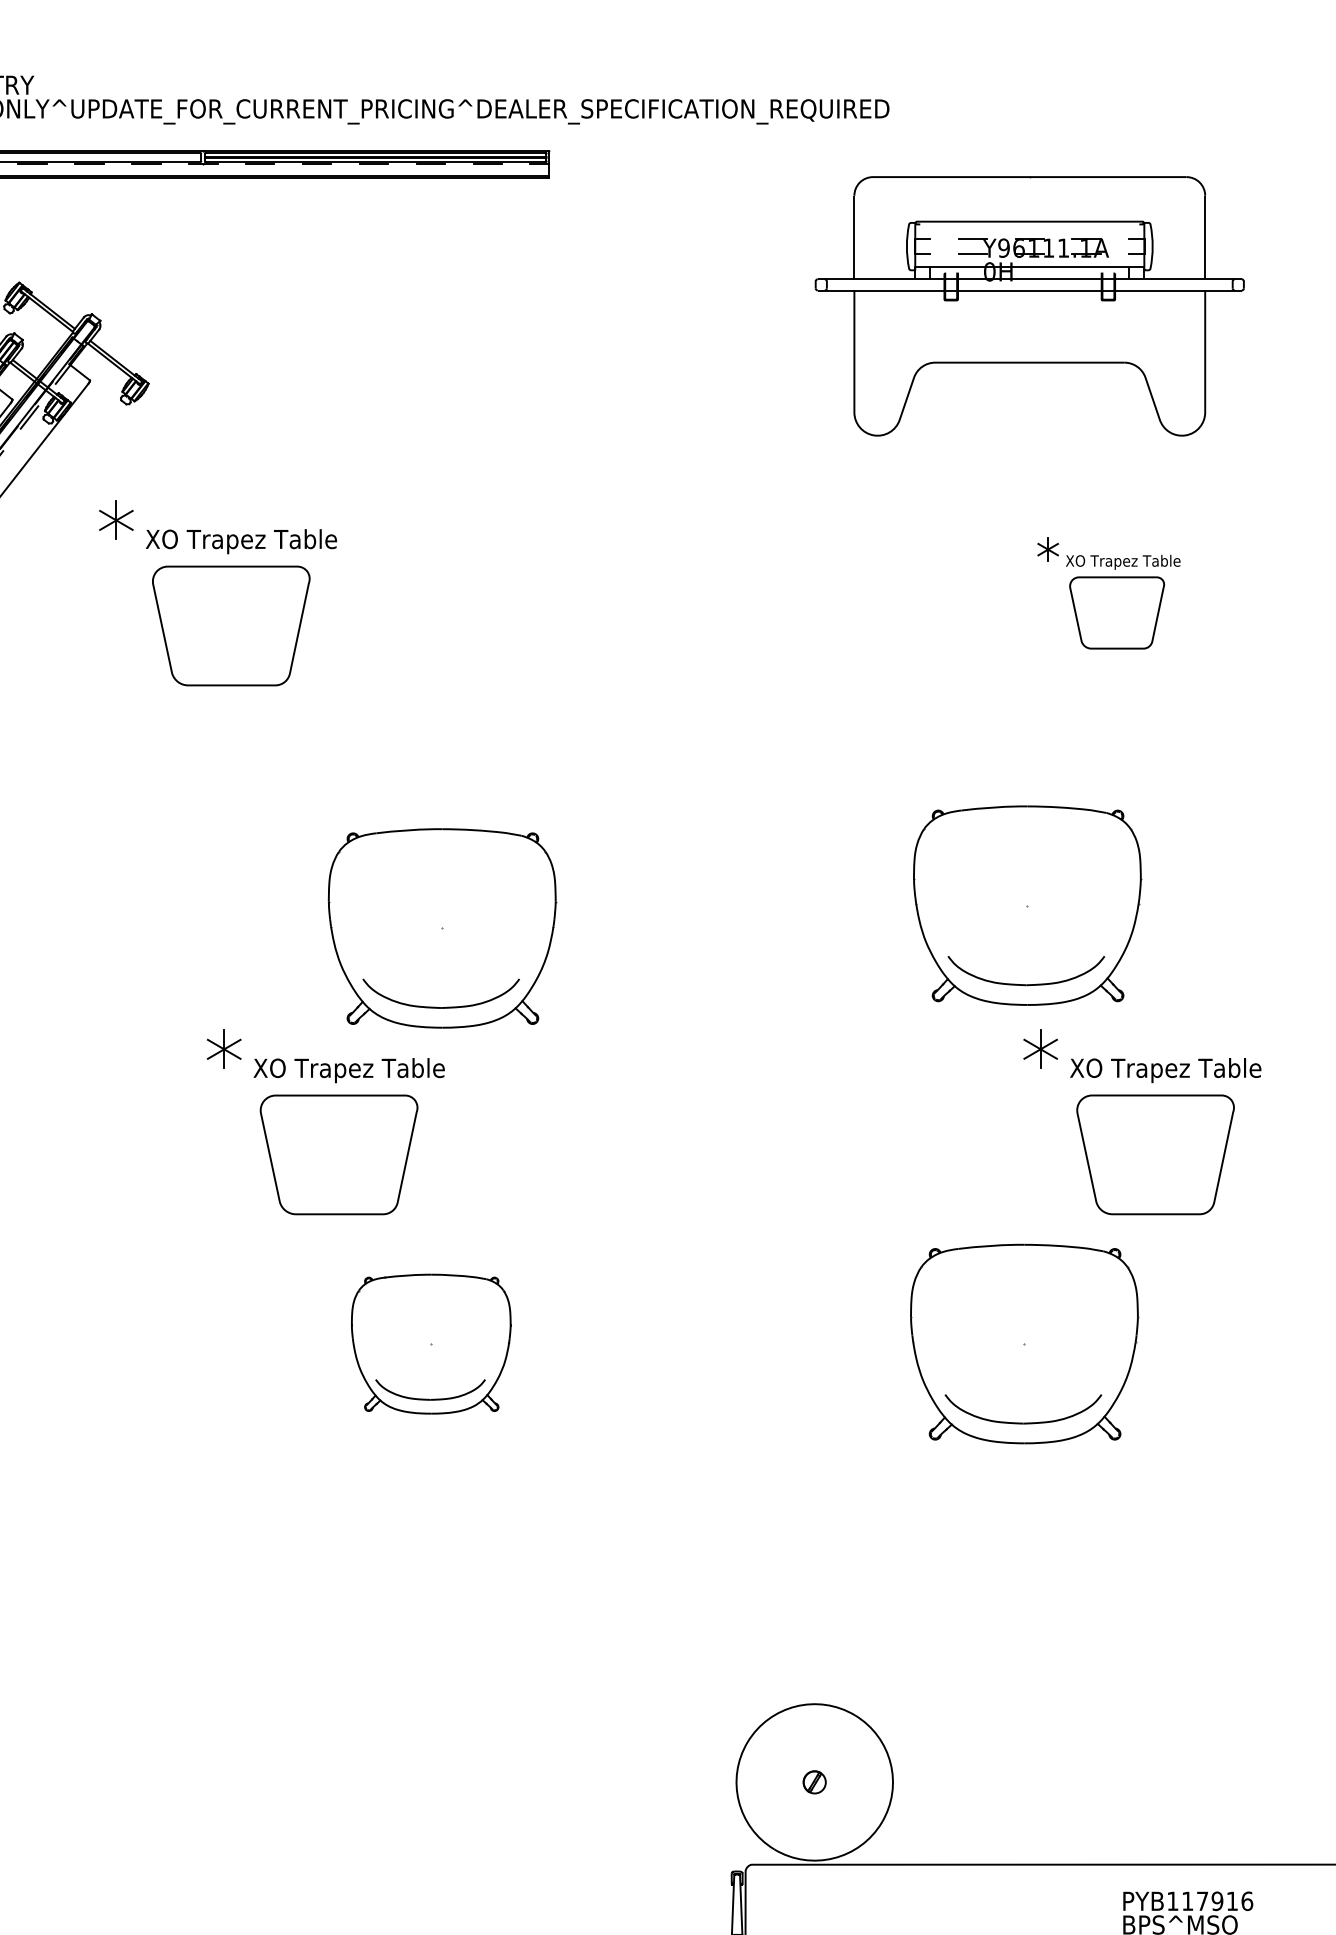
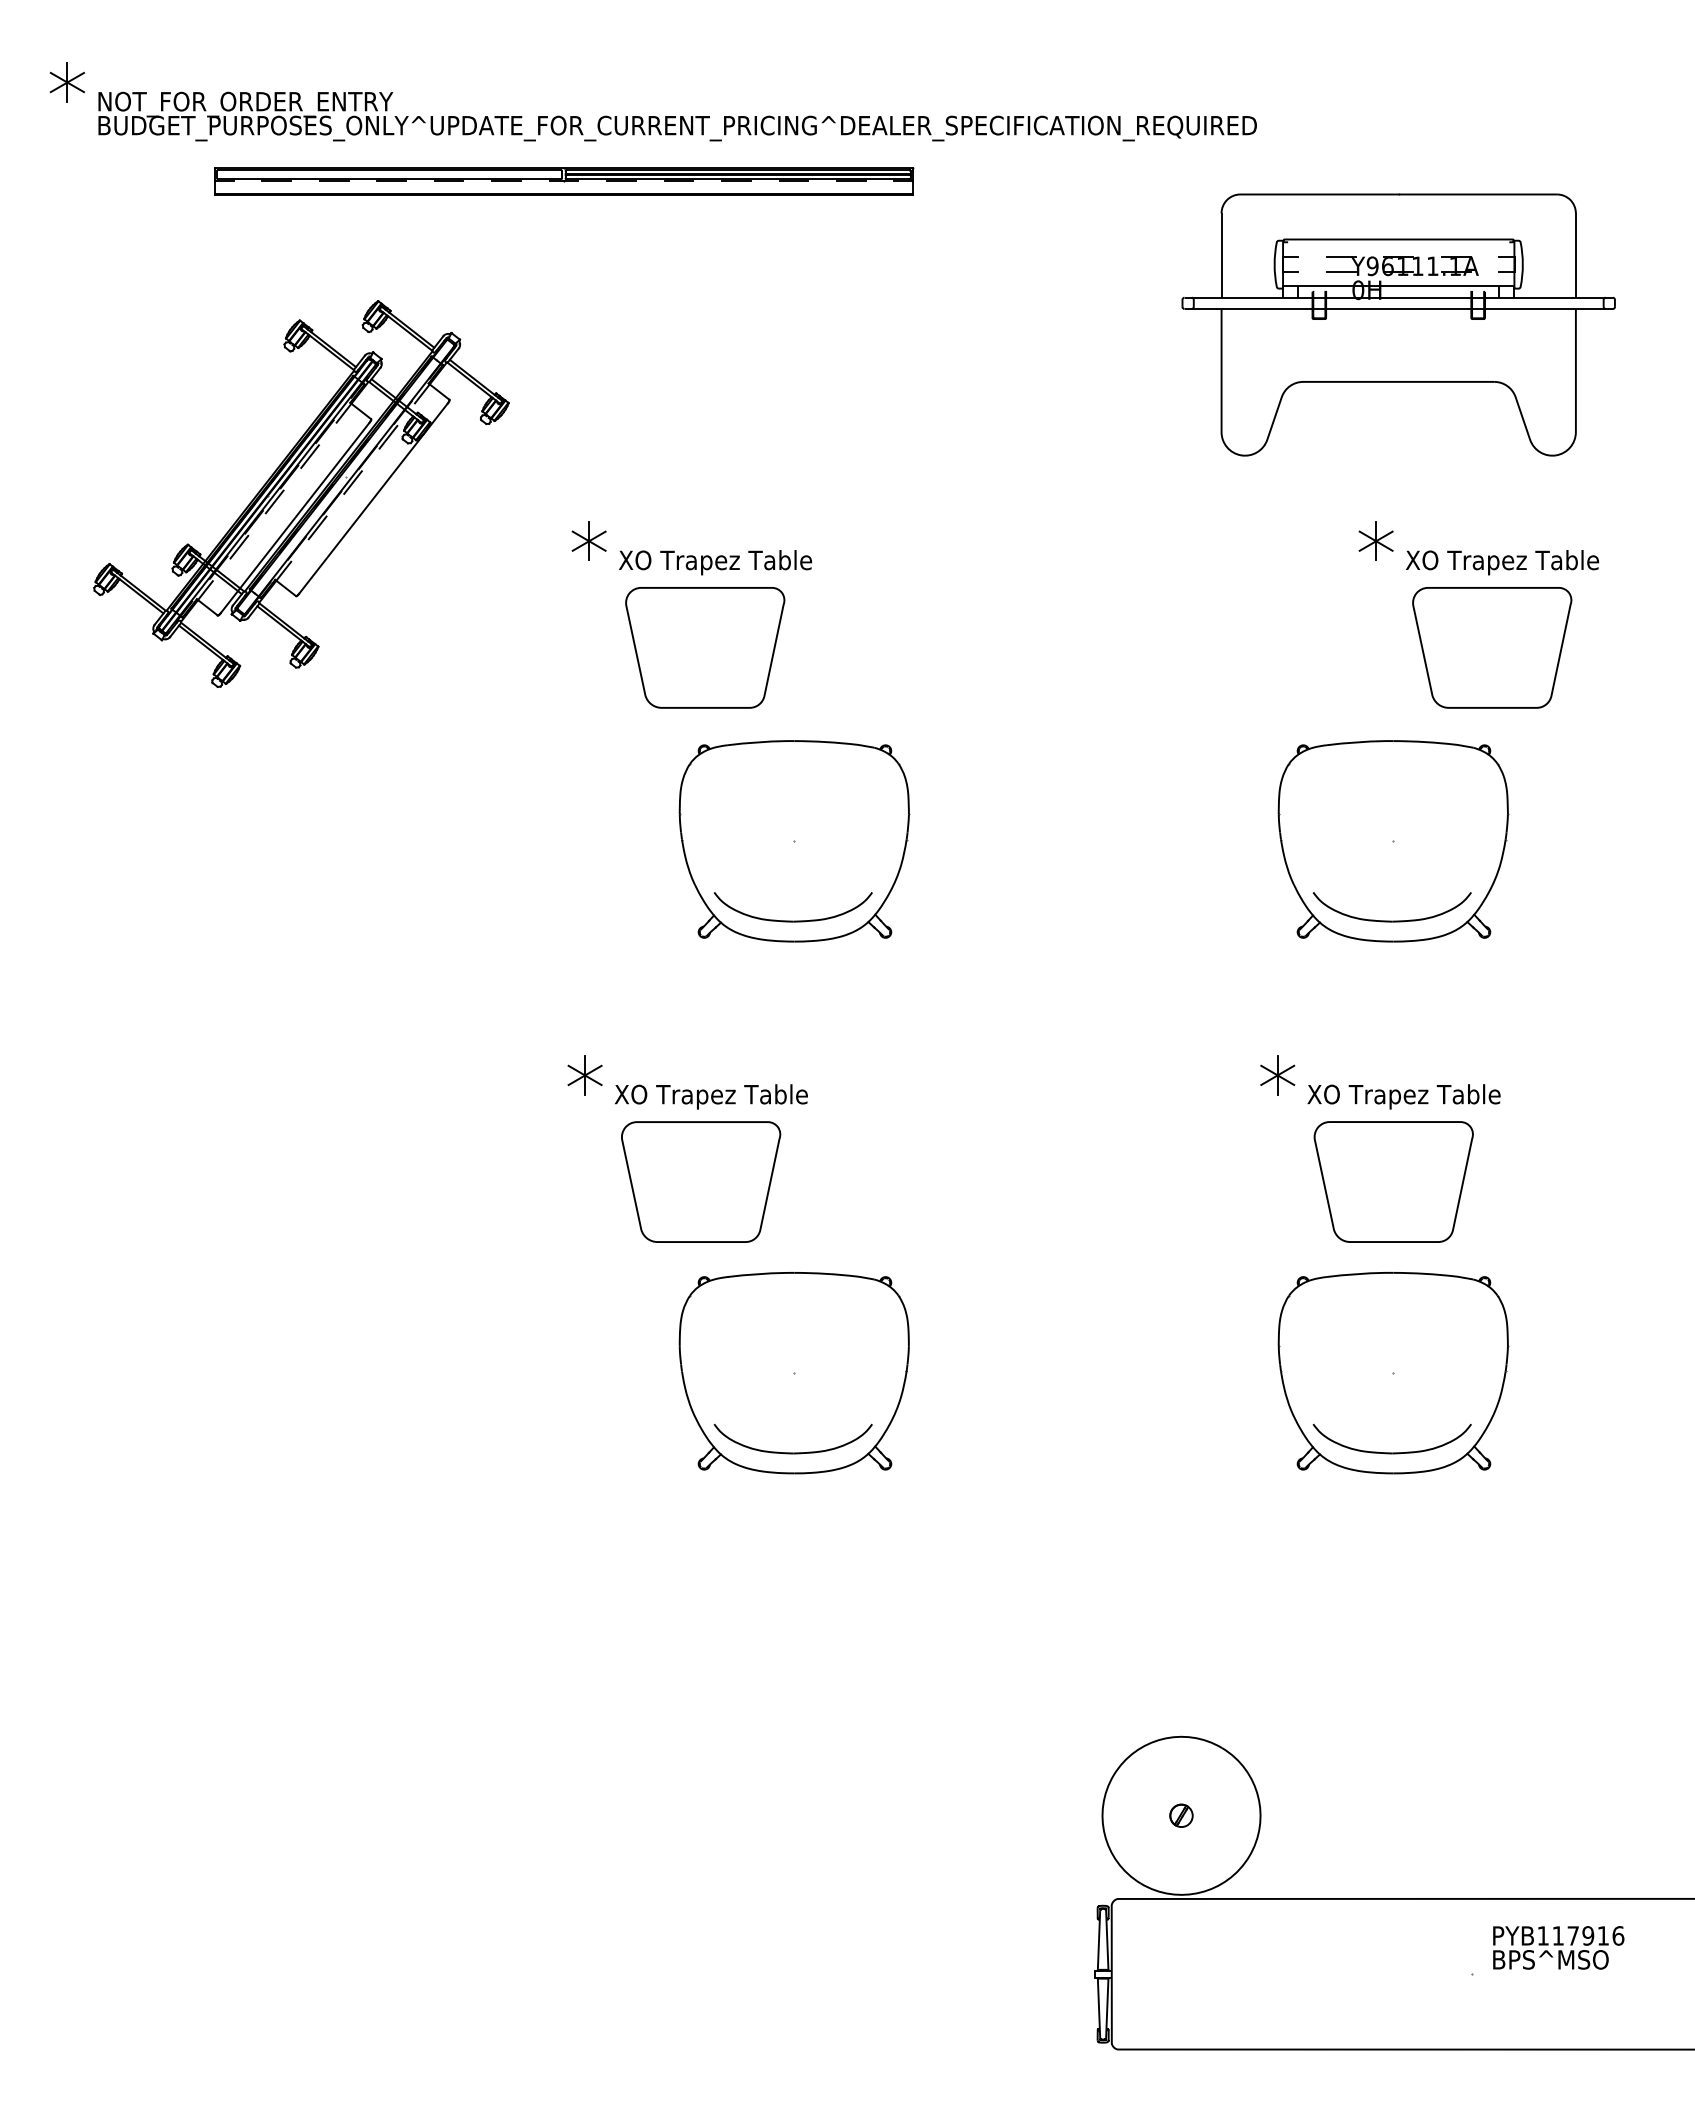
part: (217, 592) -> (691, 614), moved
part: (1108, 592) -> (1478, 614), size x1.67
part: (1027, 905) -> (1393, 841), moved
part: (442, 928) -> (794, 841), moved
part: (1142, 1121) -> (1380, 1148), moved
part: (430, 1344) -> (793, 1373), size x1.43

